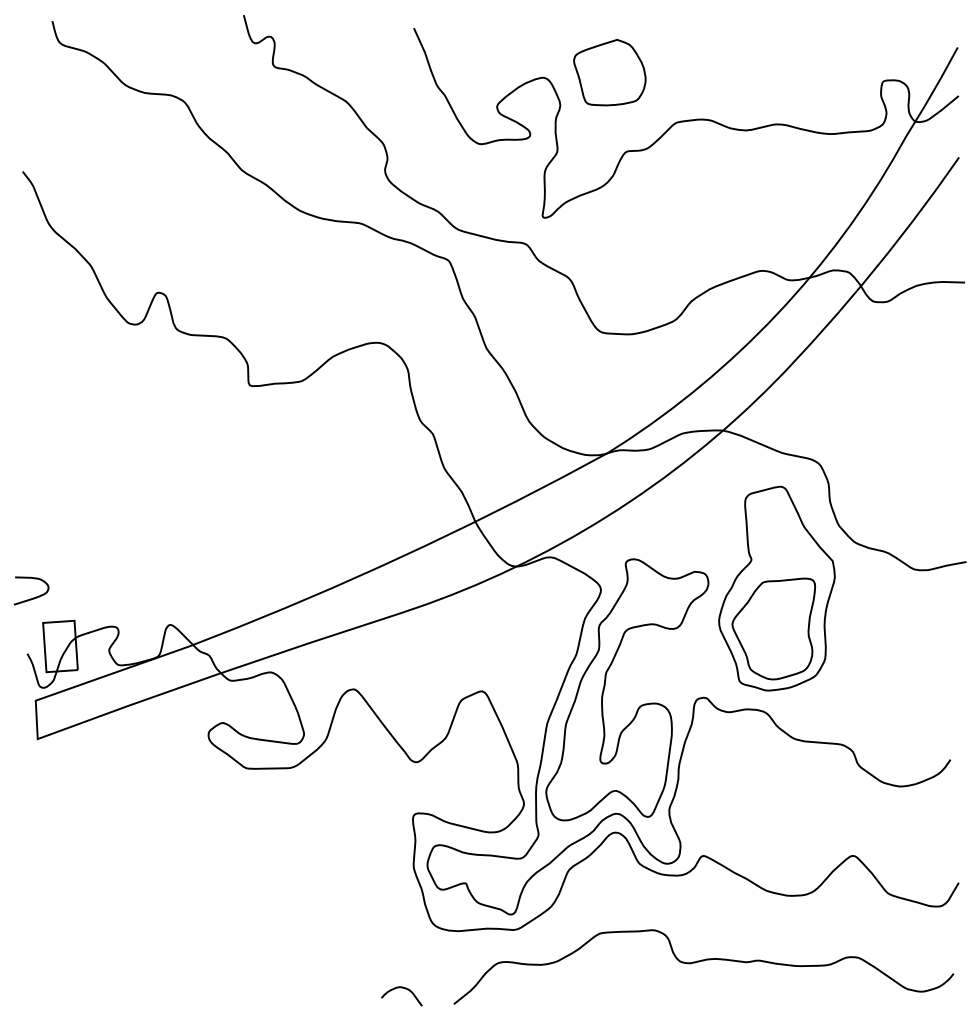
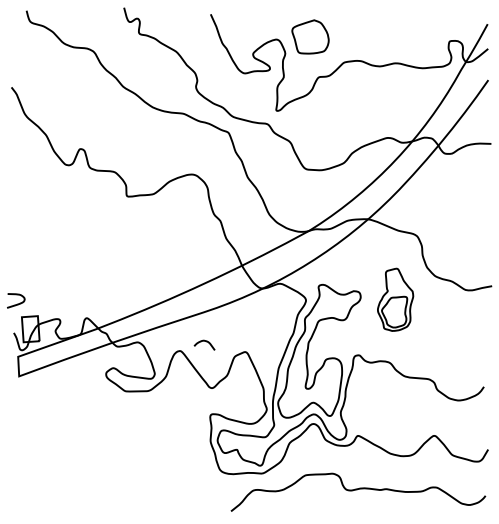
part: (776, 588) -> (395, 299), size x0.6
curve: (405, 990) -> (206, 342), moved

